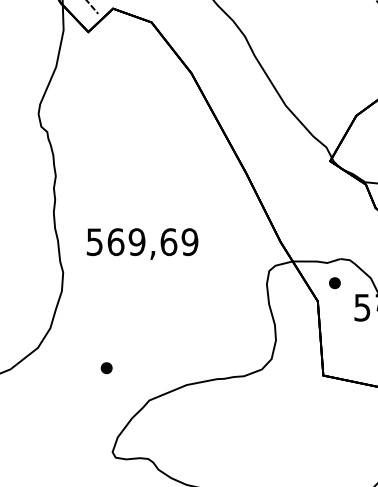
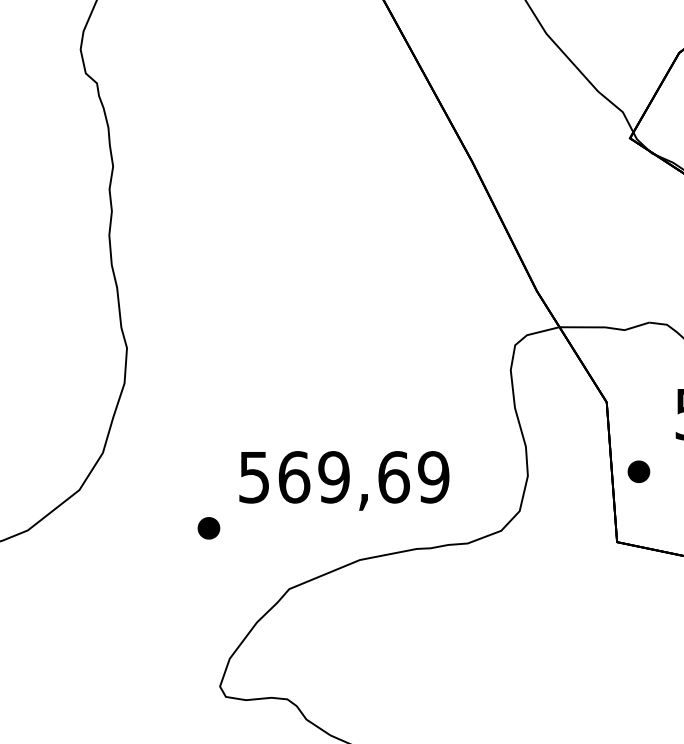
text: (142, 243) -> (344, 479), moved
part: (334, 283) -> (638, 472), moved

